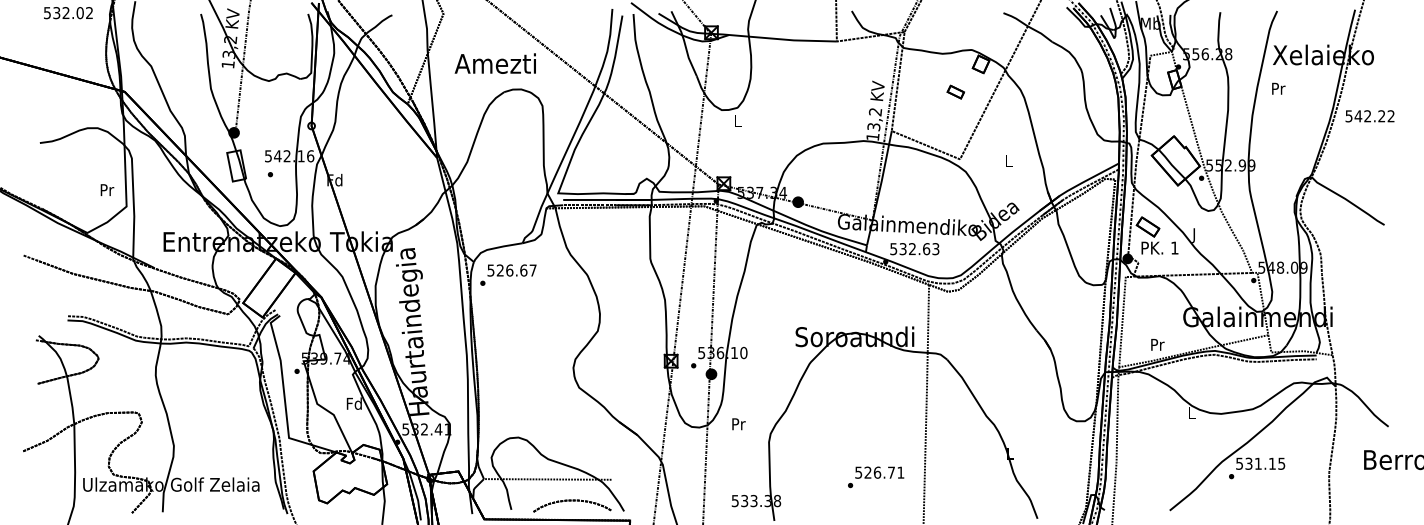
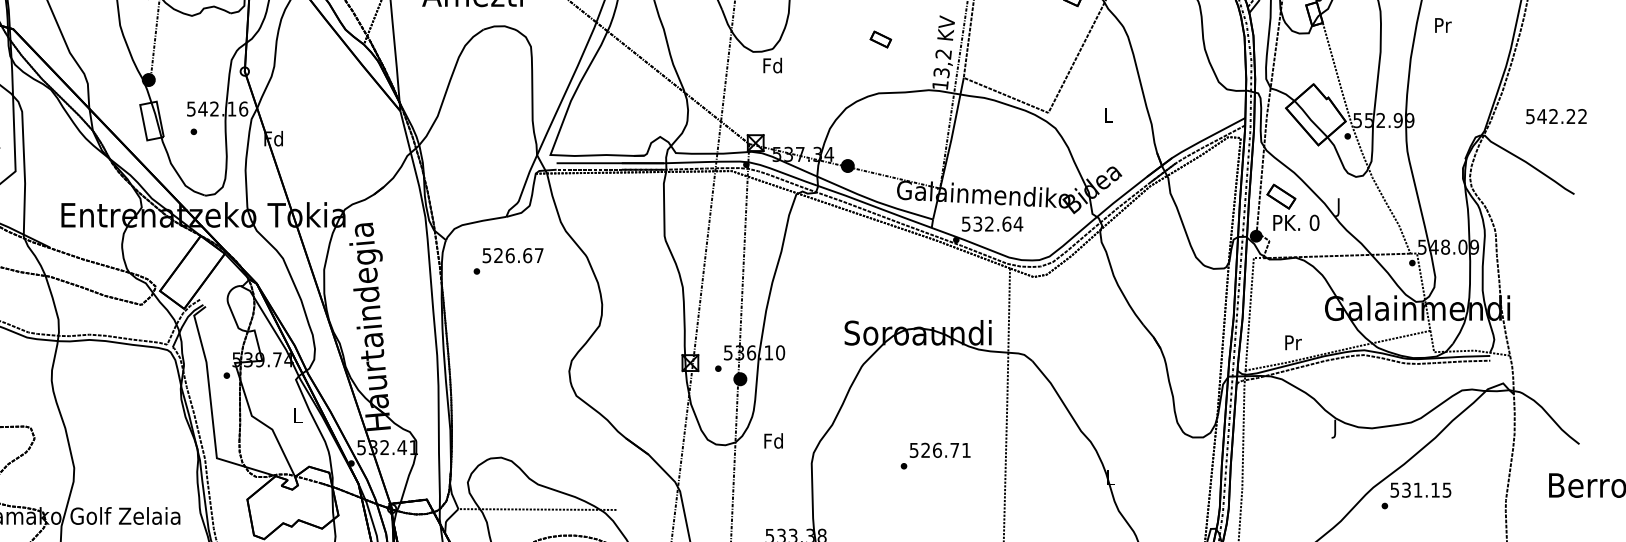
part: (955, 91) -> (880, 38), moved
text: (1369, 116) -> (1555, 116), moved
text: (737, 120) -> (772, 64), L -> Fd
text: (1174, 247) -> (1314, 222), 1 -> 0
text: (935, 249) -> (1017, 224), 532.63 -> 532.64
text: (508, 274) -> (508, 260), moved
text: (353, 403) -> (296, 415), Fd -> L
text: (1191, 414) -> (1335, 429), L -> J
text: (737, 423) -> (772, 440), Pr -> Fd
text: (876, 477) -> (936, 456), moved

